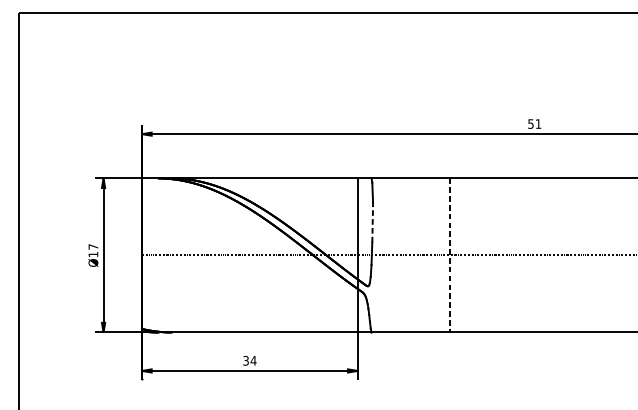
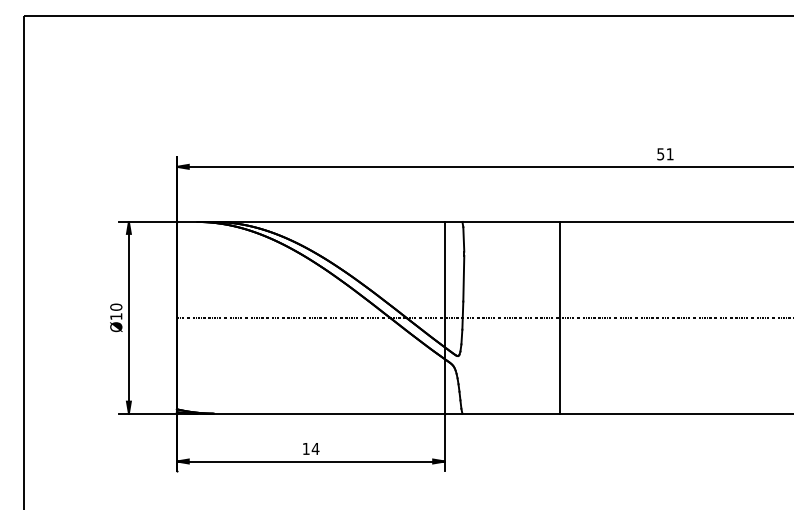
line: (372, 223) -> (463, 278), dashed -> solid
text: (93, 246) -> (116, 306), Ø17 -> Ø10
line: (450, 255) -> (560, 317), dashed -> solid
text: (245, 360) -> (305, 448), 34 -> 14

